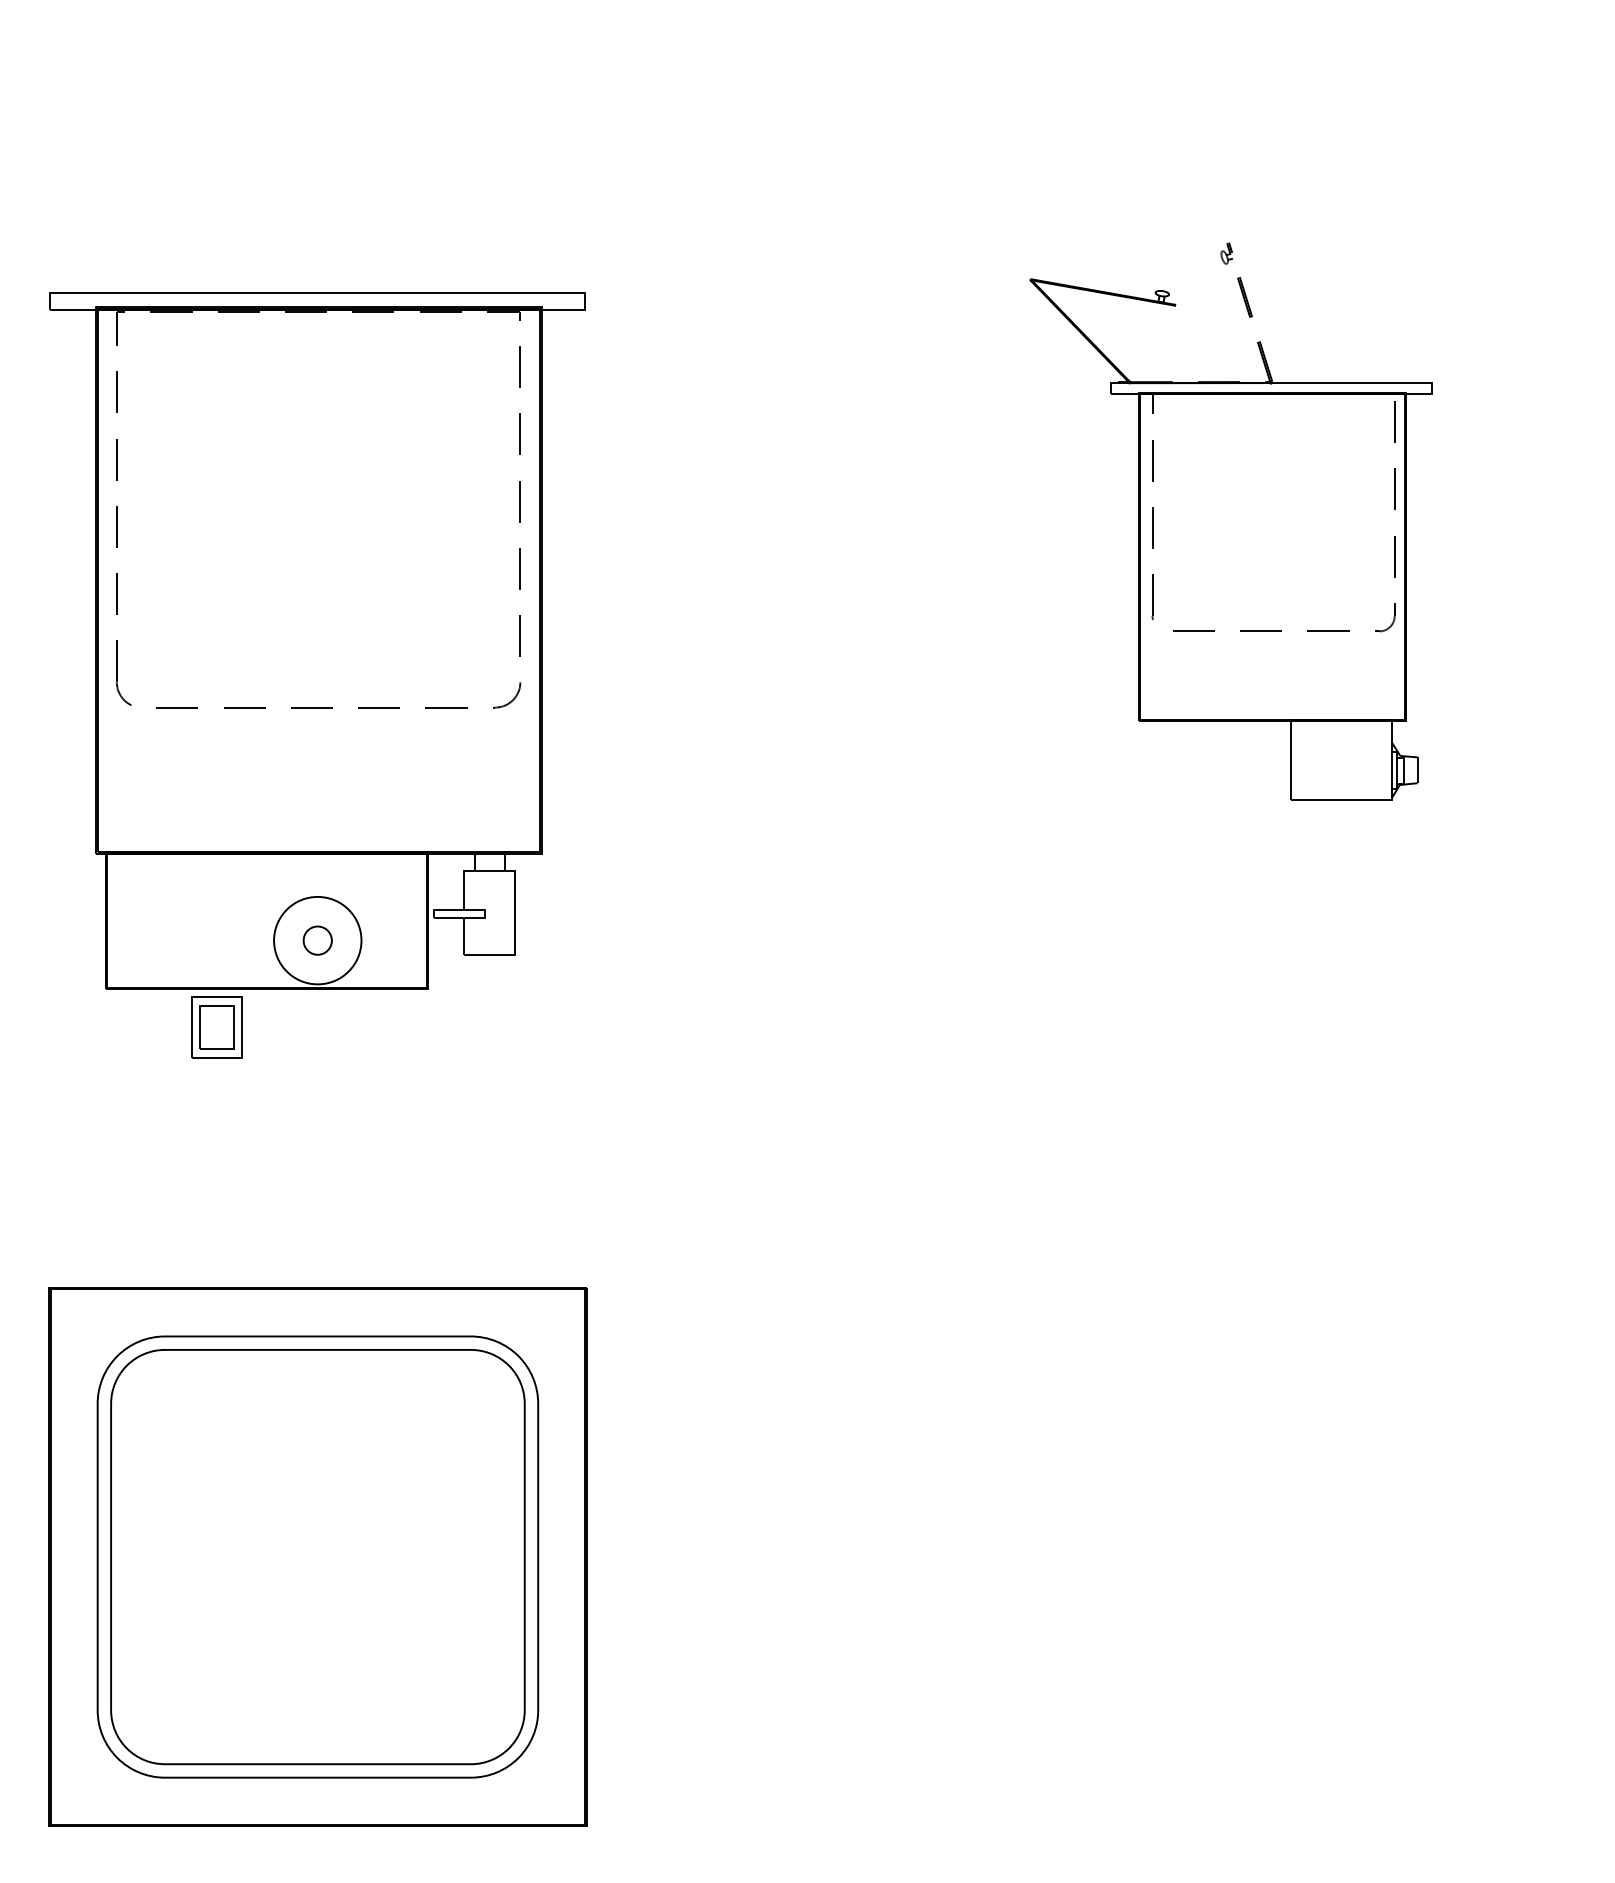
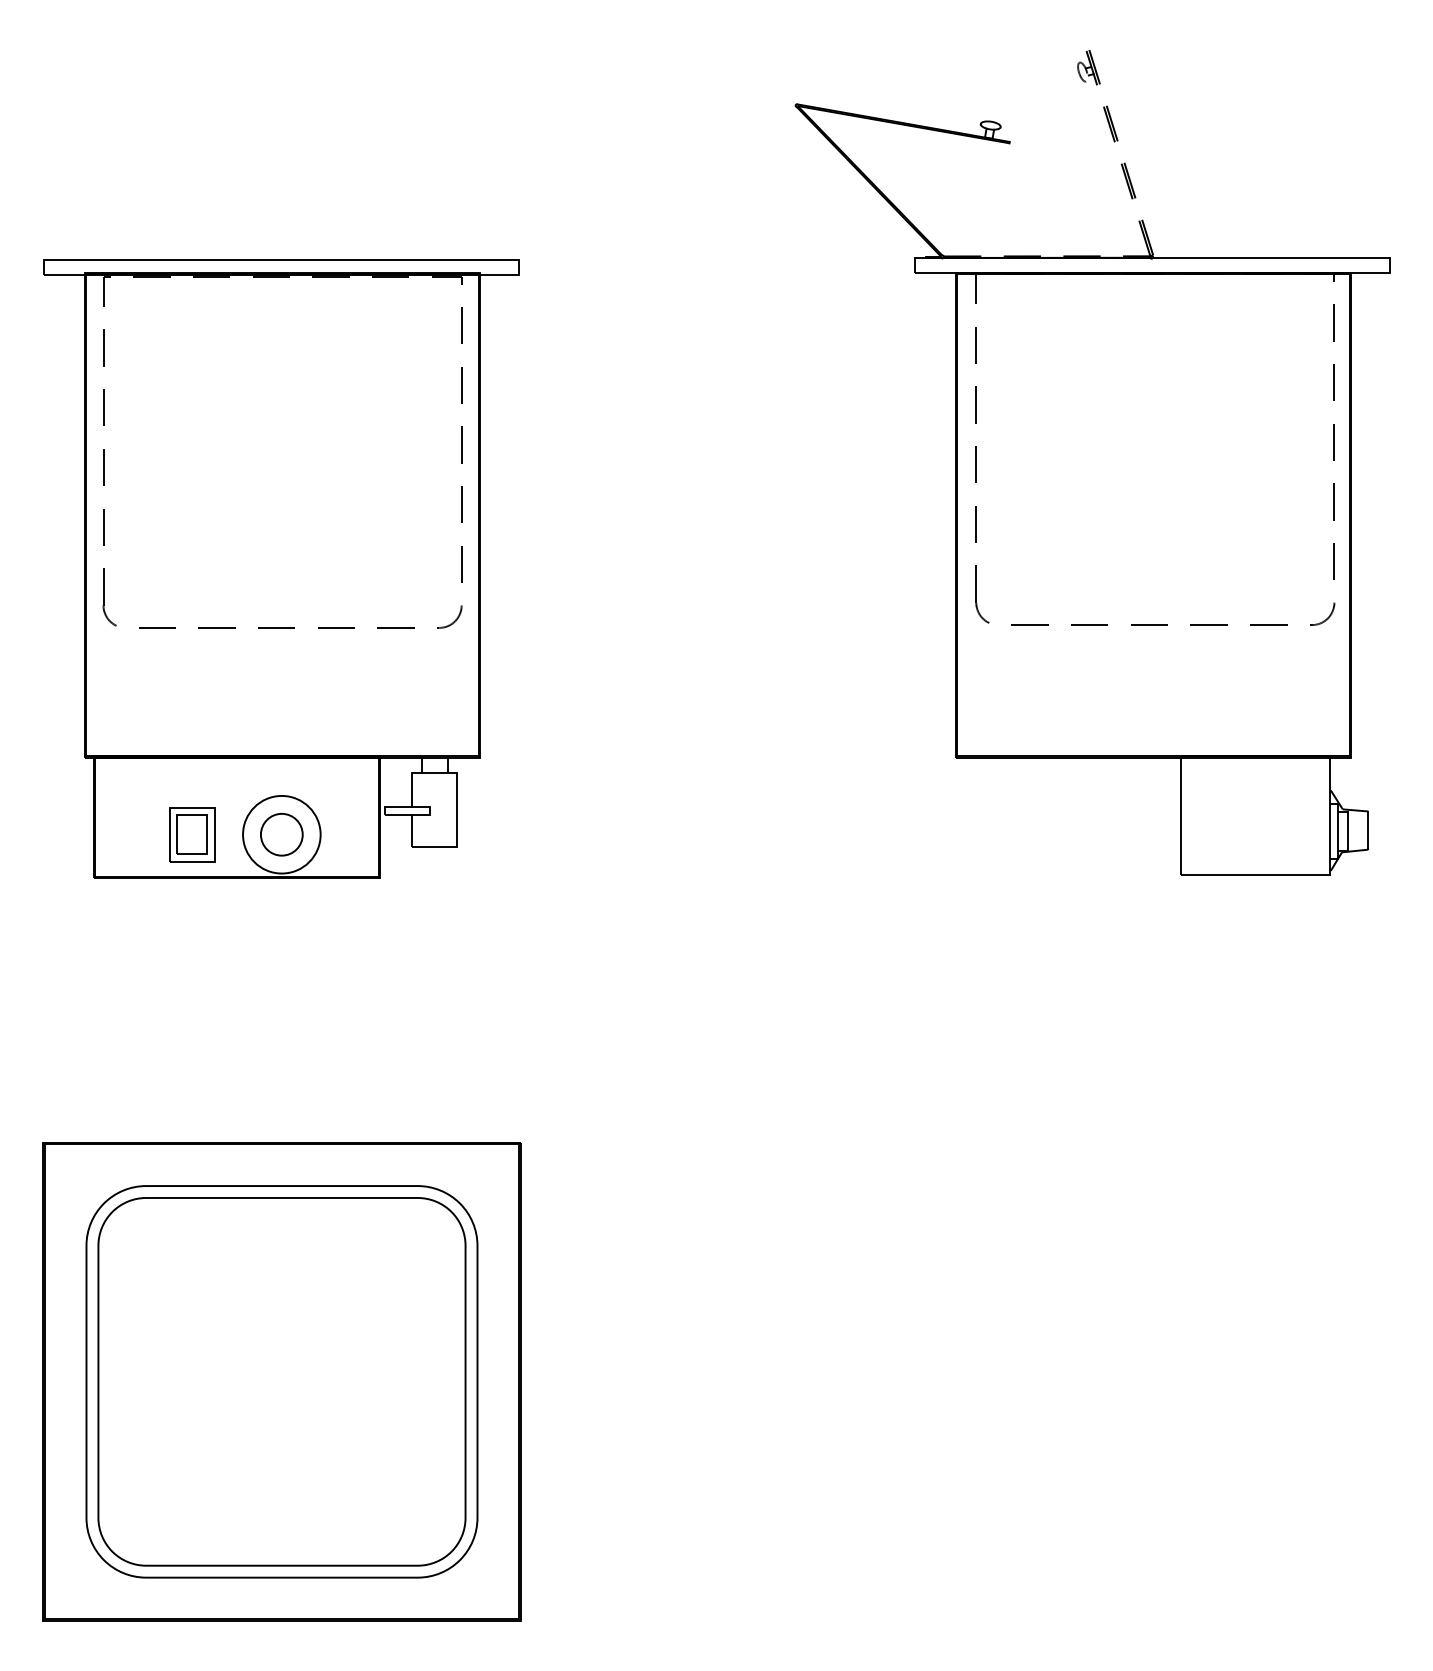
part: (1231, 521) -> (1092, 462), size x1.67
circle: (317, 940) -> (281, 834), size x1.67
part: (217, 1027) -> (192, 834), moved

